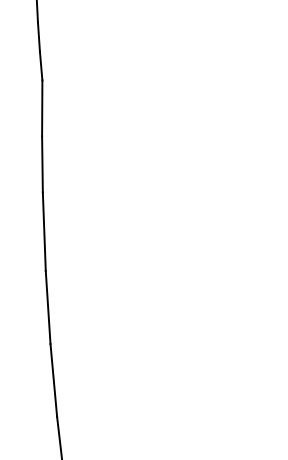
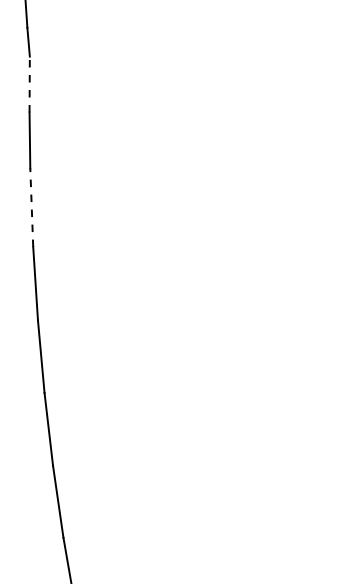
line: (42, 108) -> (29, 84), solid -> dashed
line: (44, 231) -> (31, 207), solid -> dashed

